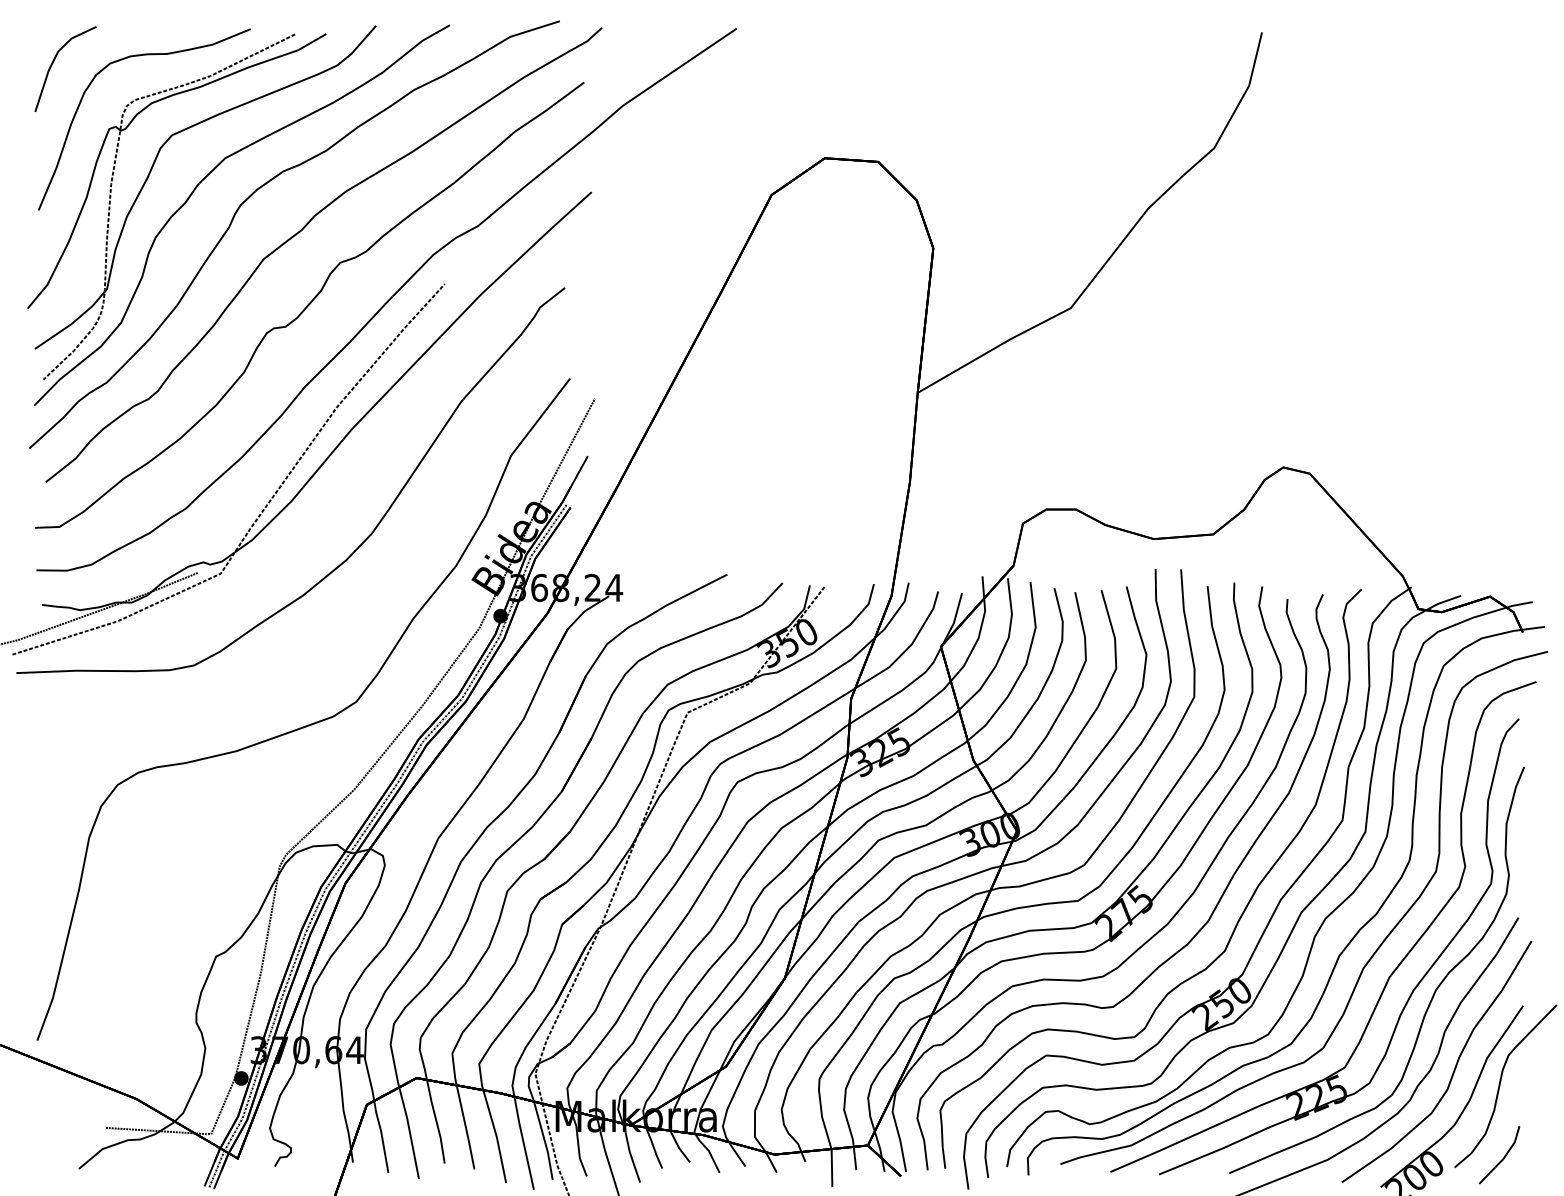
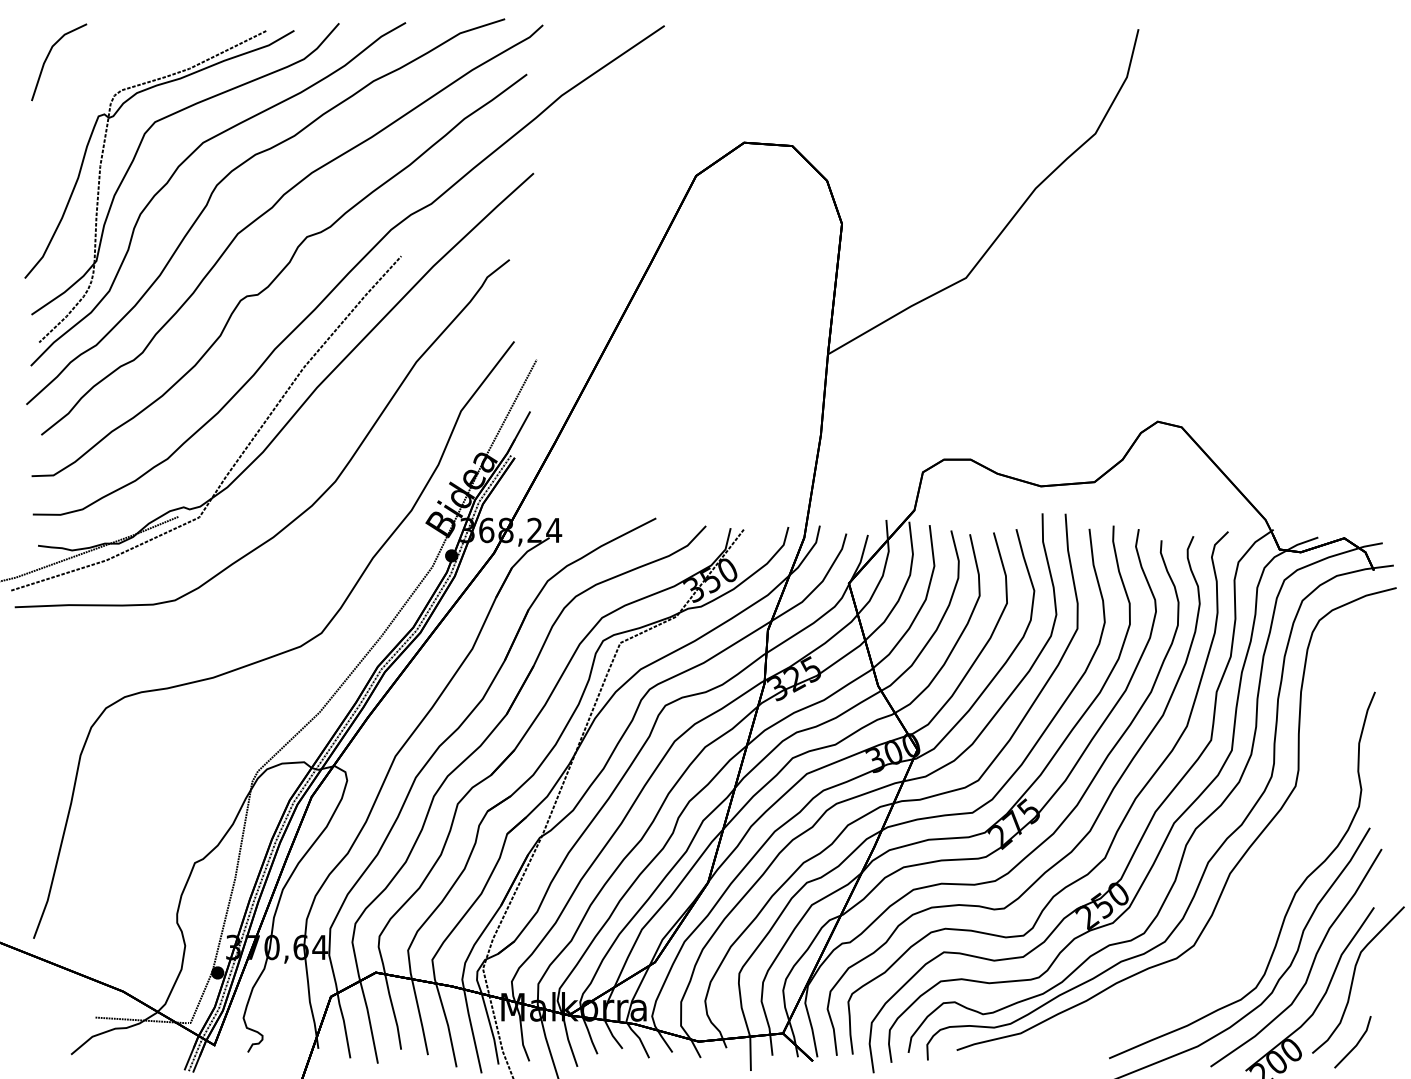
curve: (135, 57) -> (122, 51), removed
part: (1390, 973) -> (1254, 878), removed

